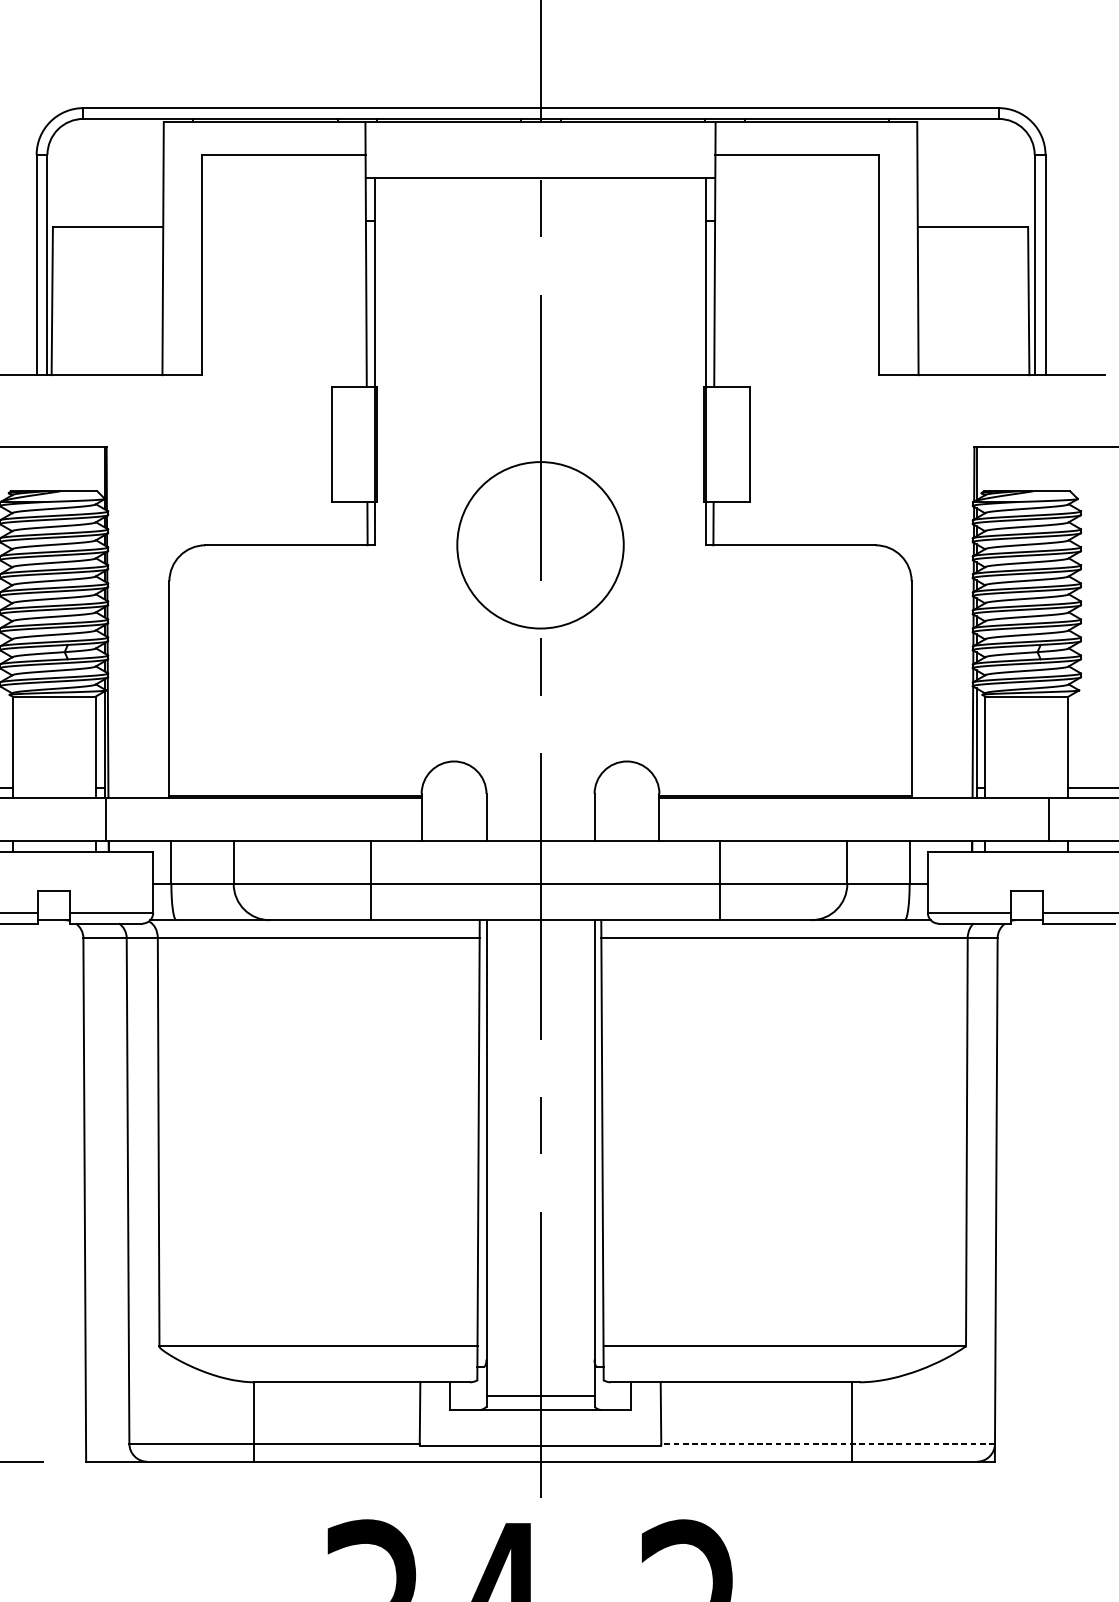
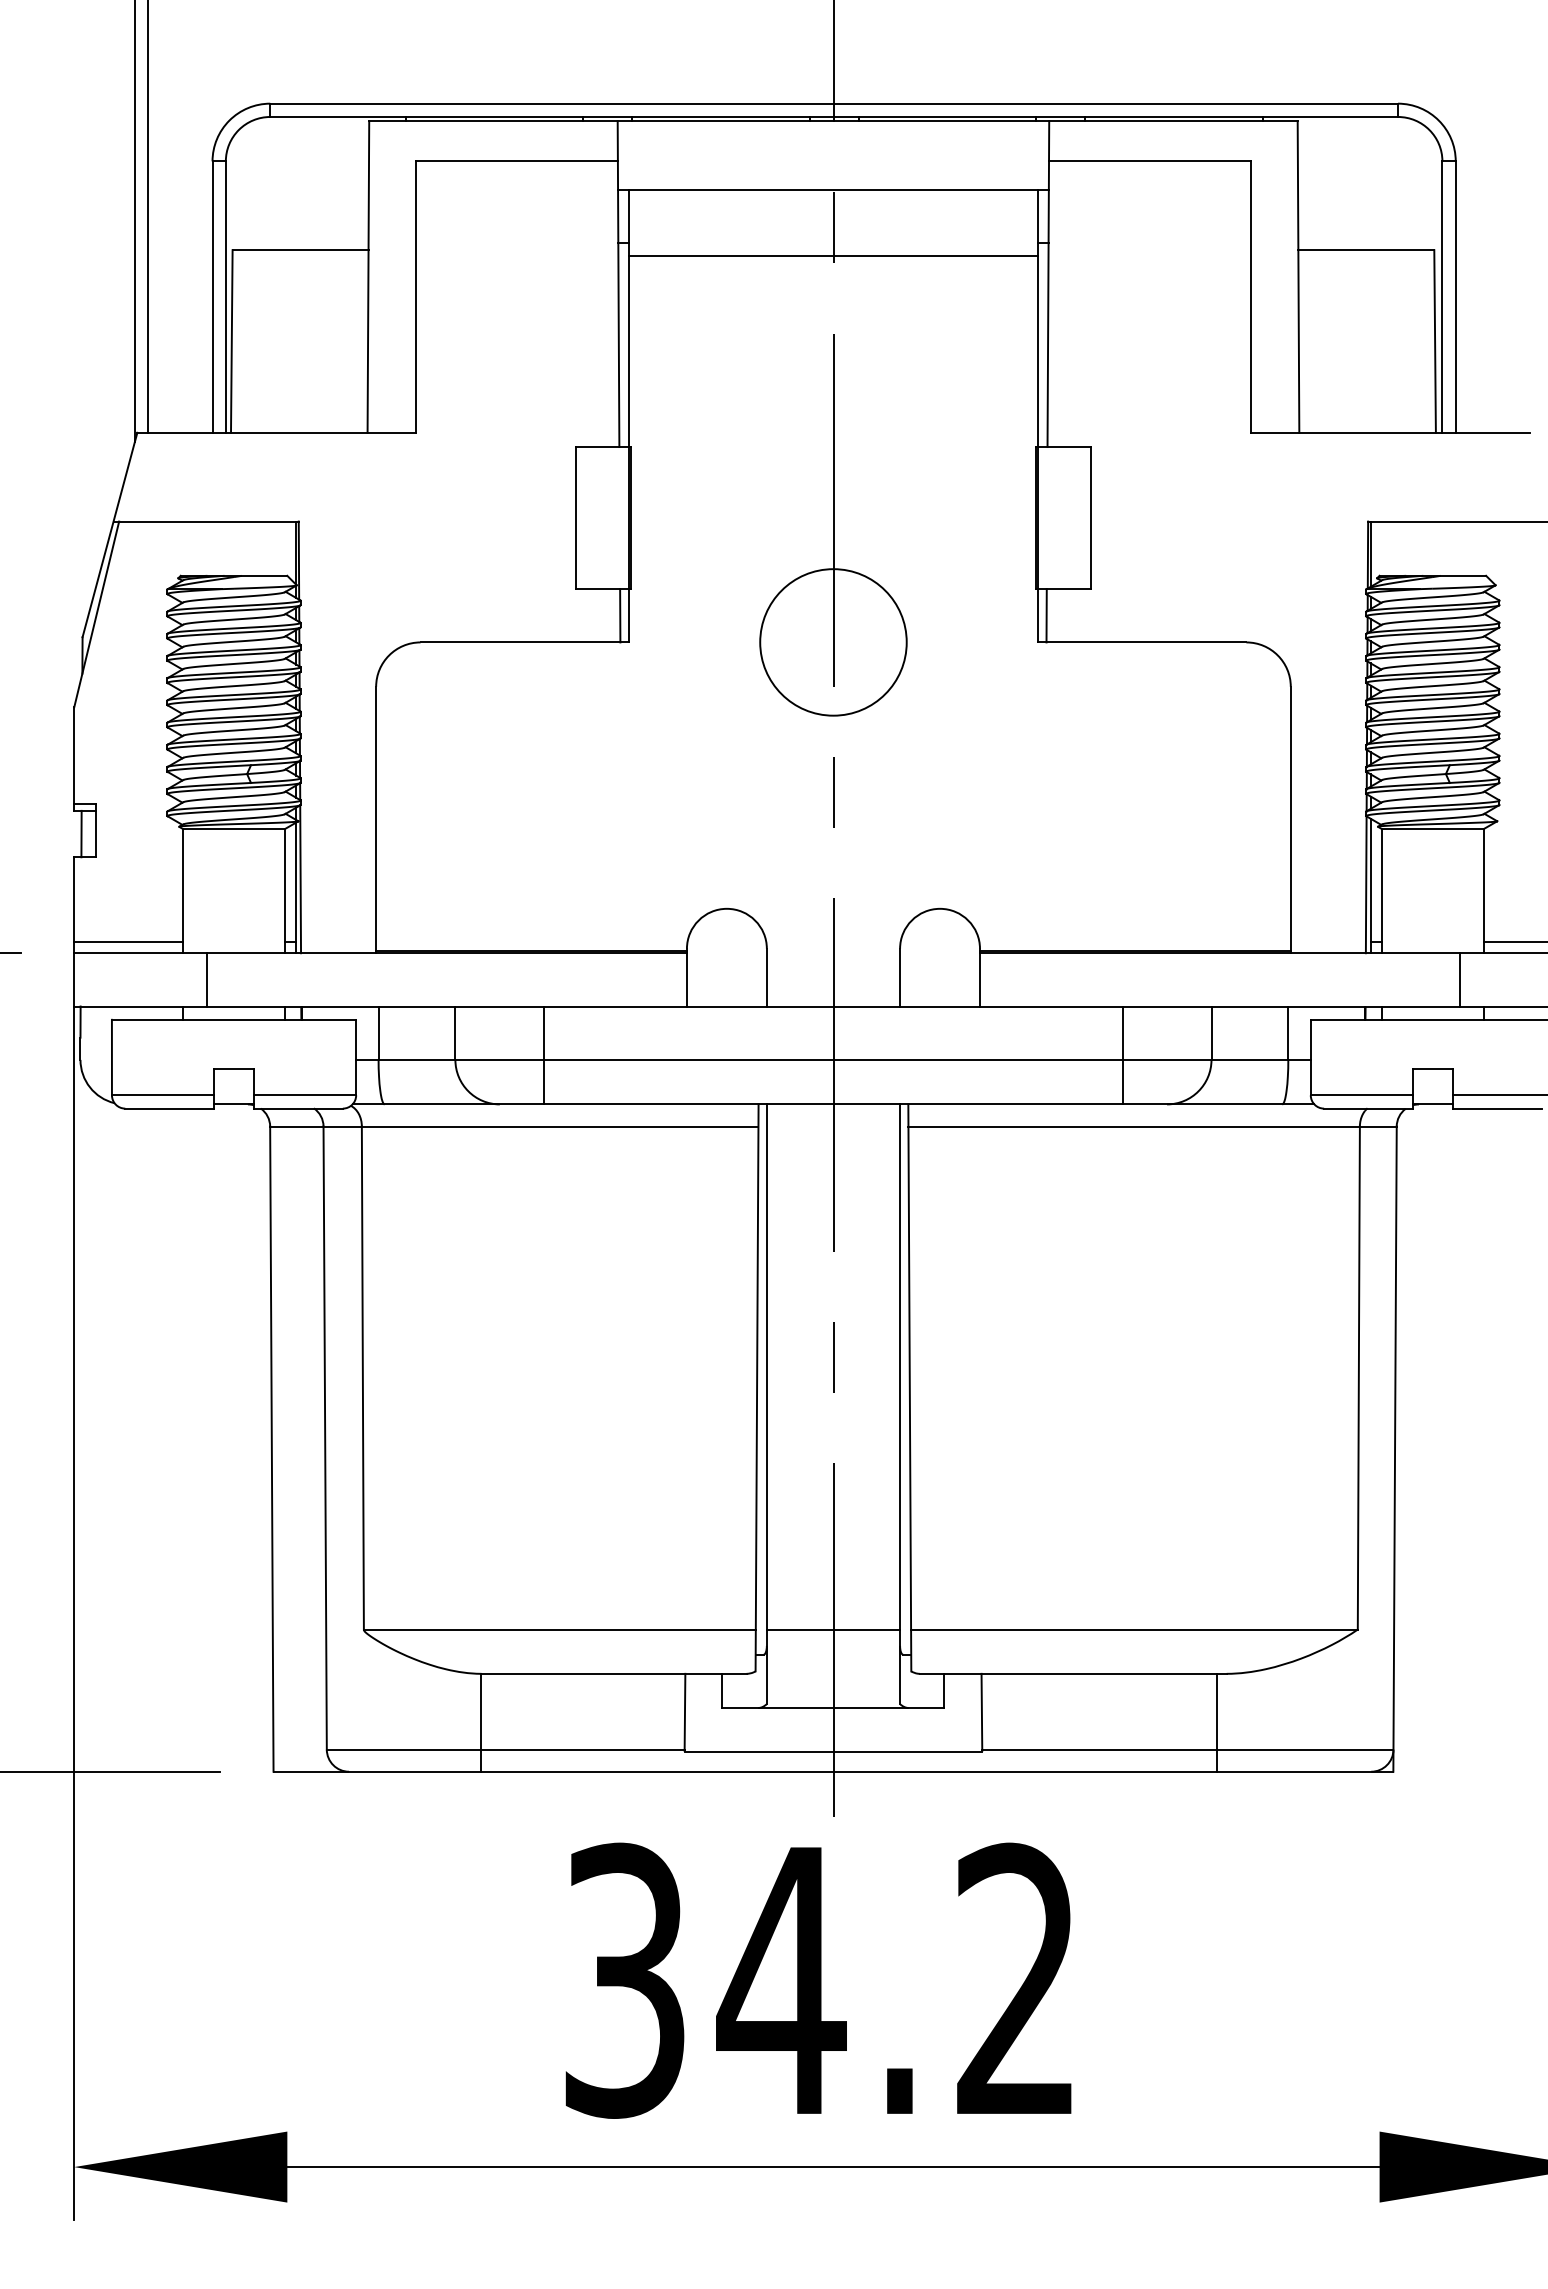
line: (540, 232) -> (833, 256), added
circle: (540, 545) -> (833, 642), size x0.71
line: (106, 818) -> (207, 979), moved
line: (370, 880) -> (544, 1055), moved
line: (719, 880) -> (1122, 1055), moved
line: (540, 1395) -> (833, 1630), moved
line: (827, 1443) -> (1187, 1749), dashed -> solid

